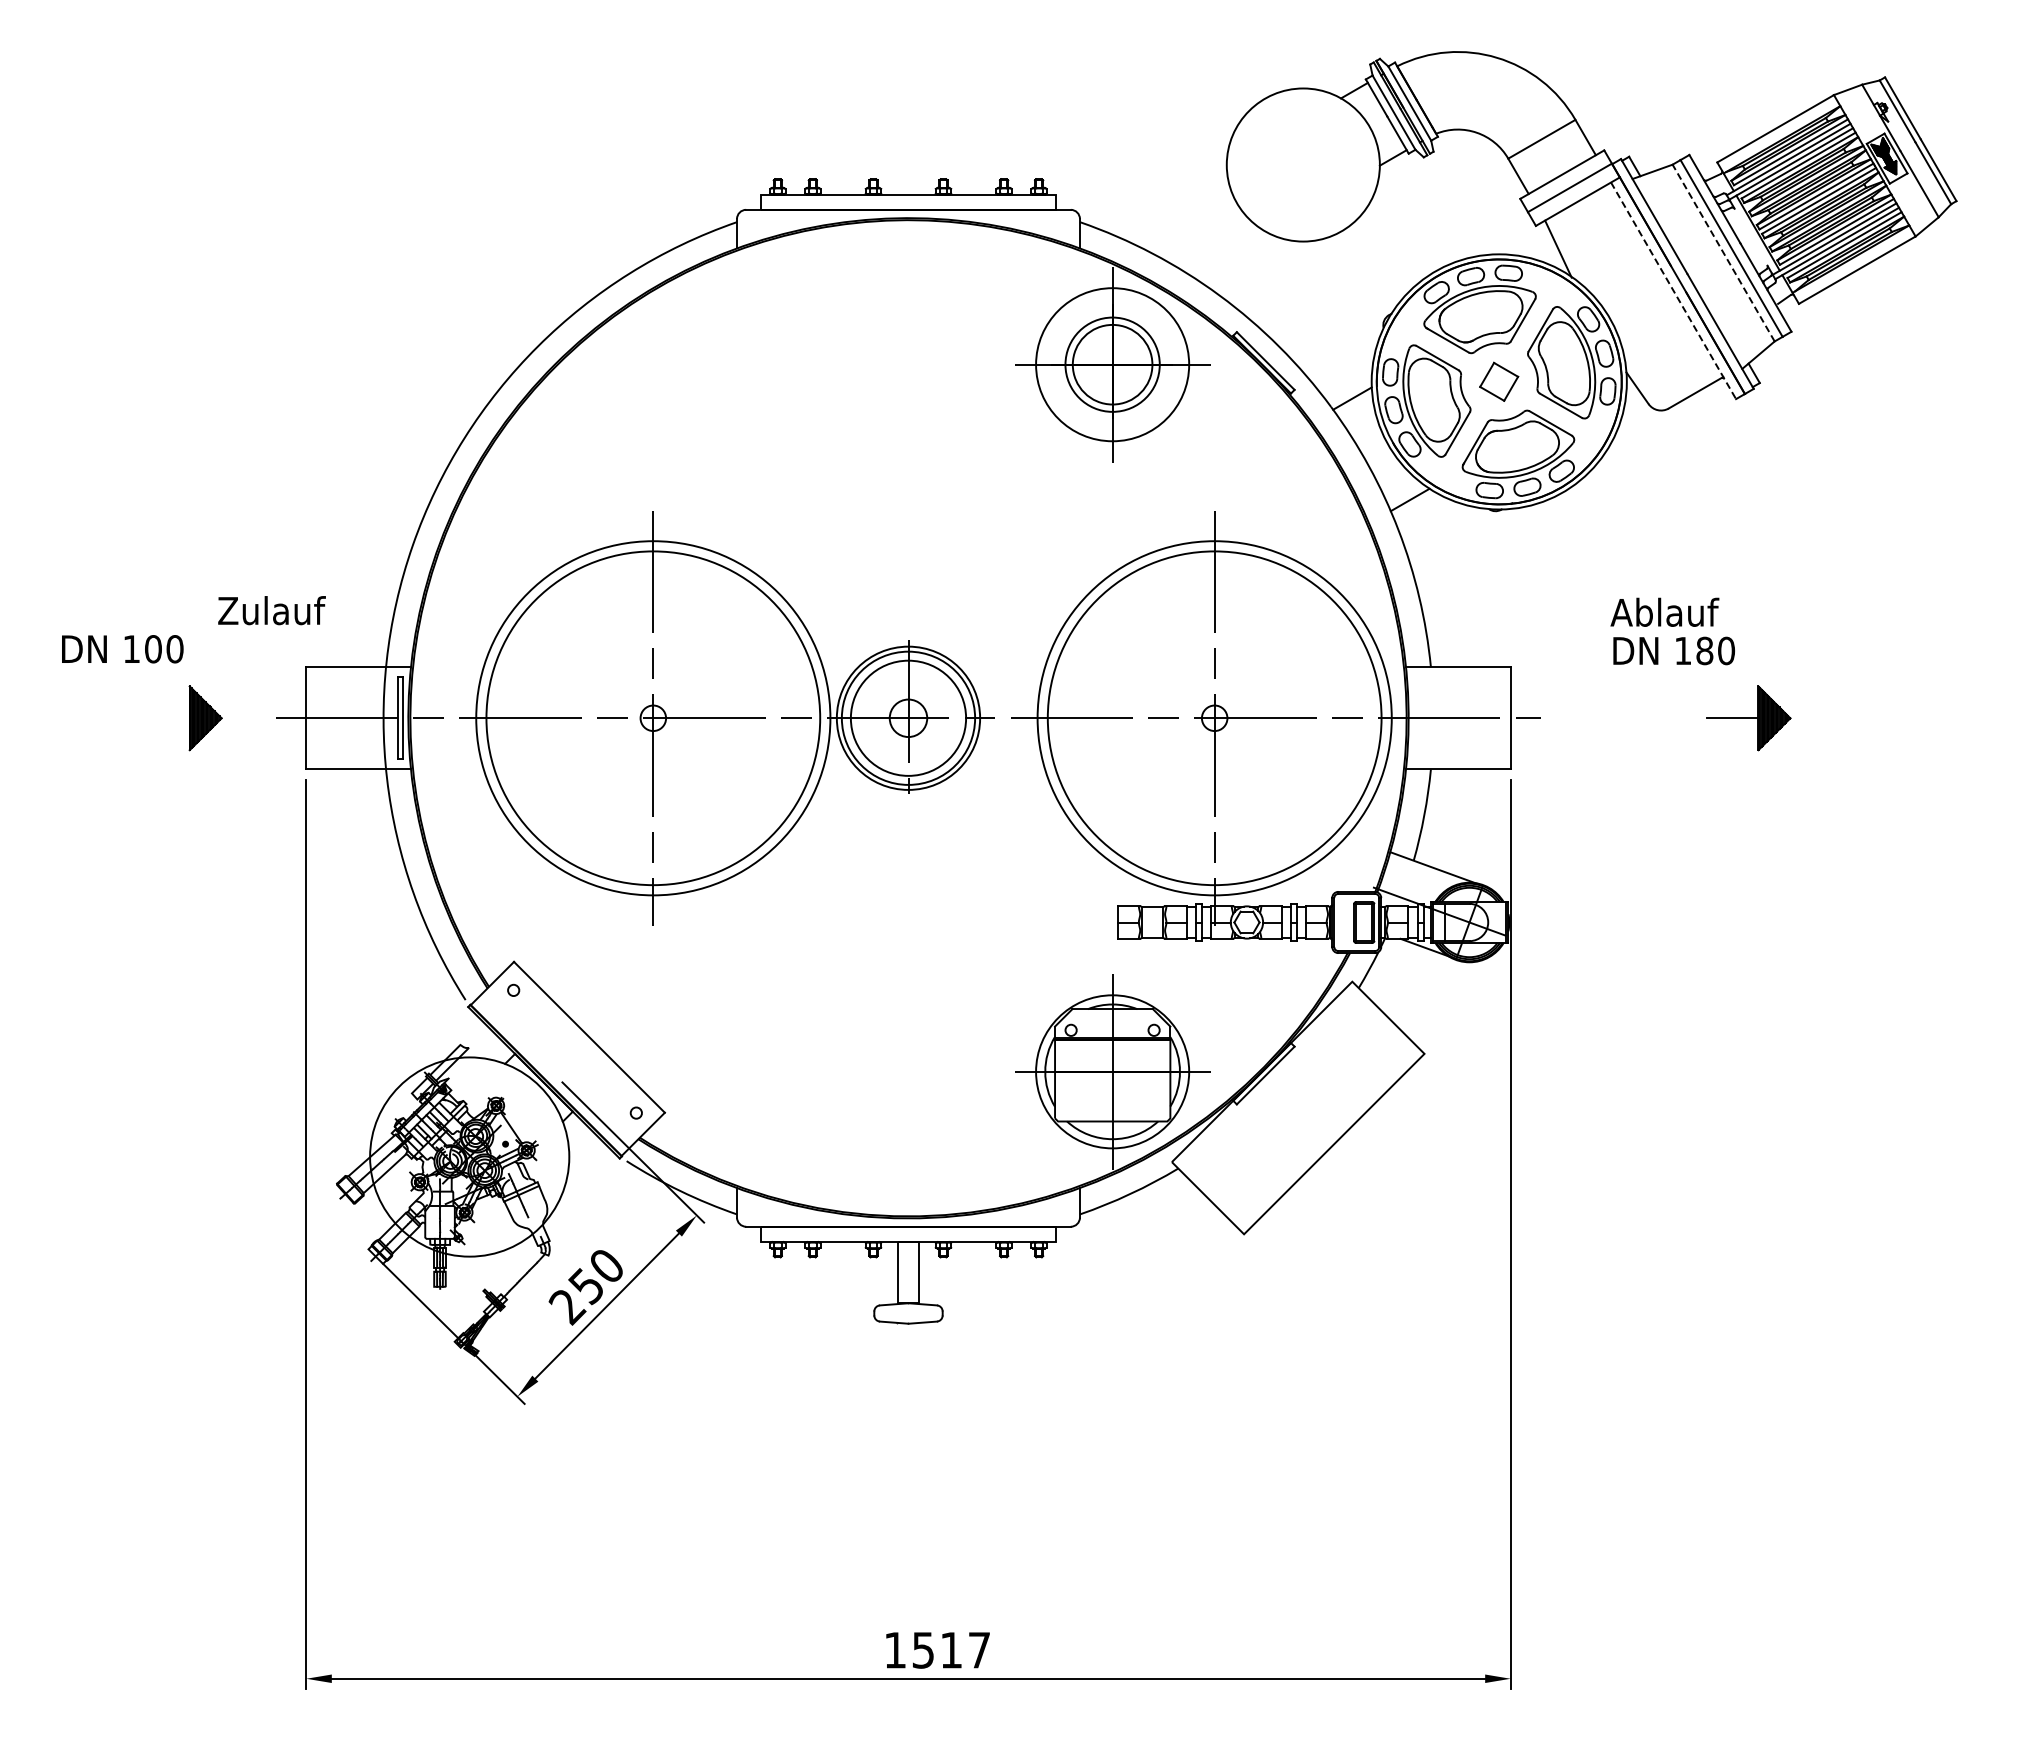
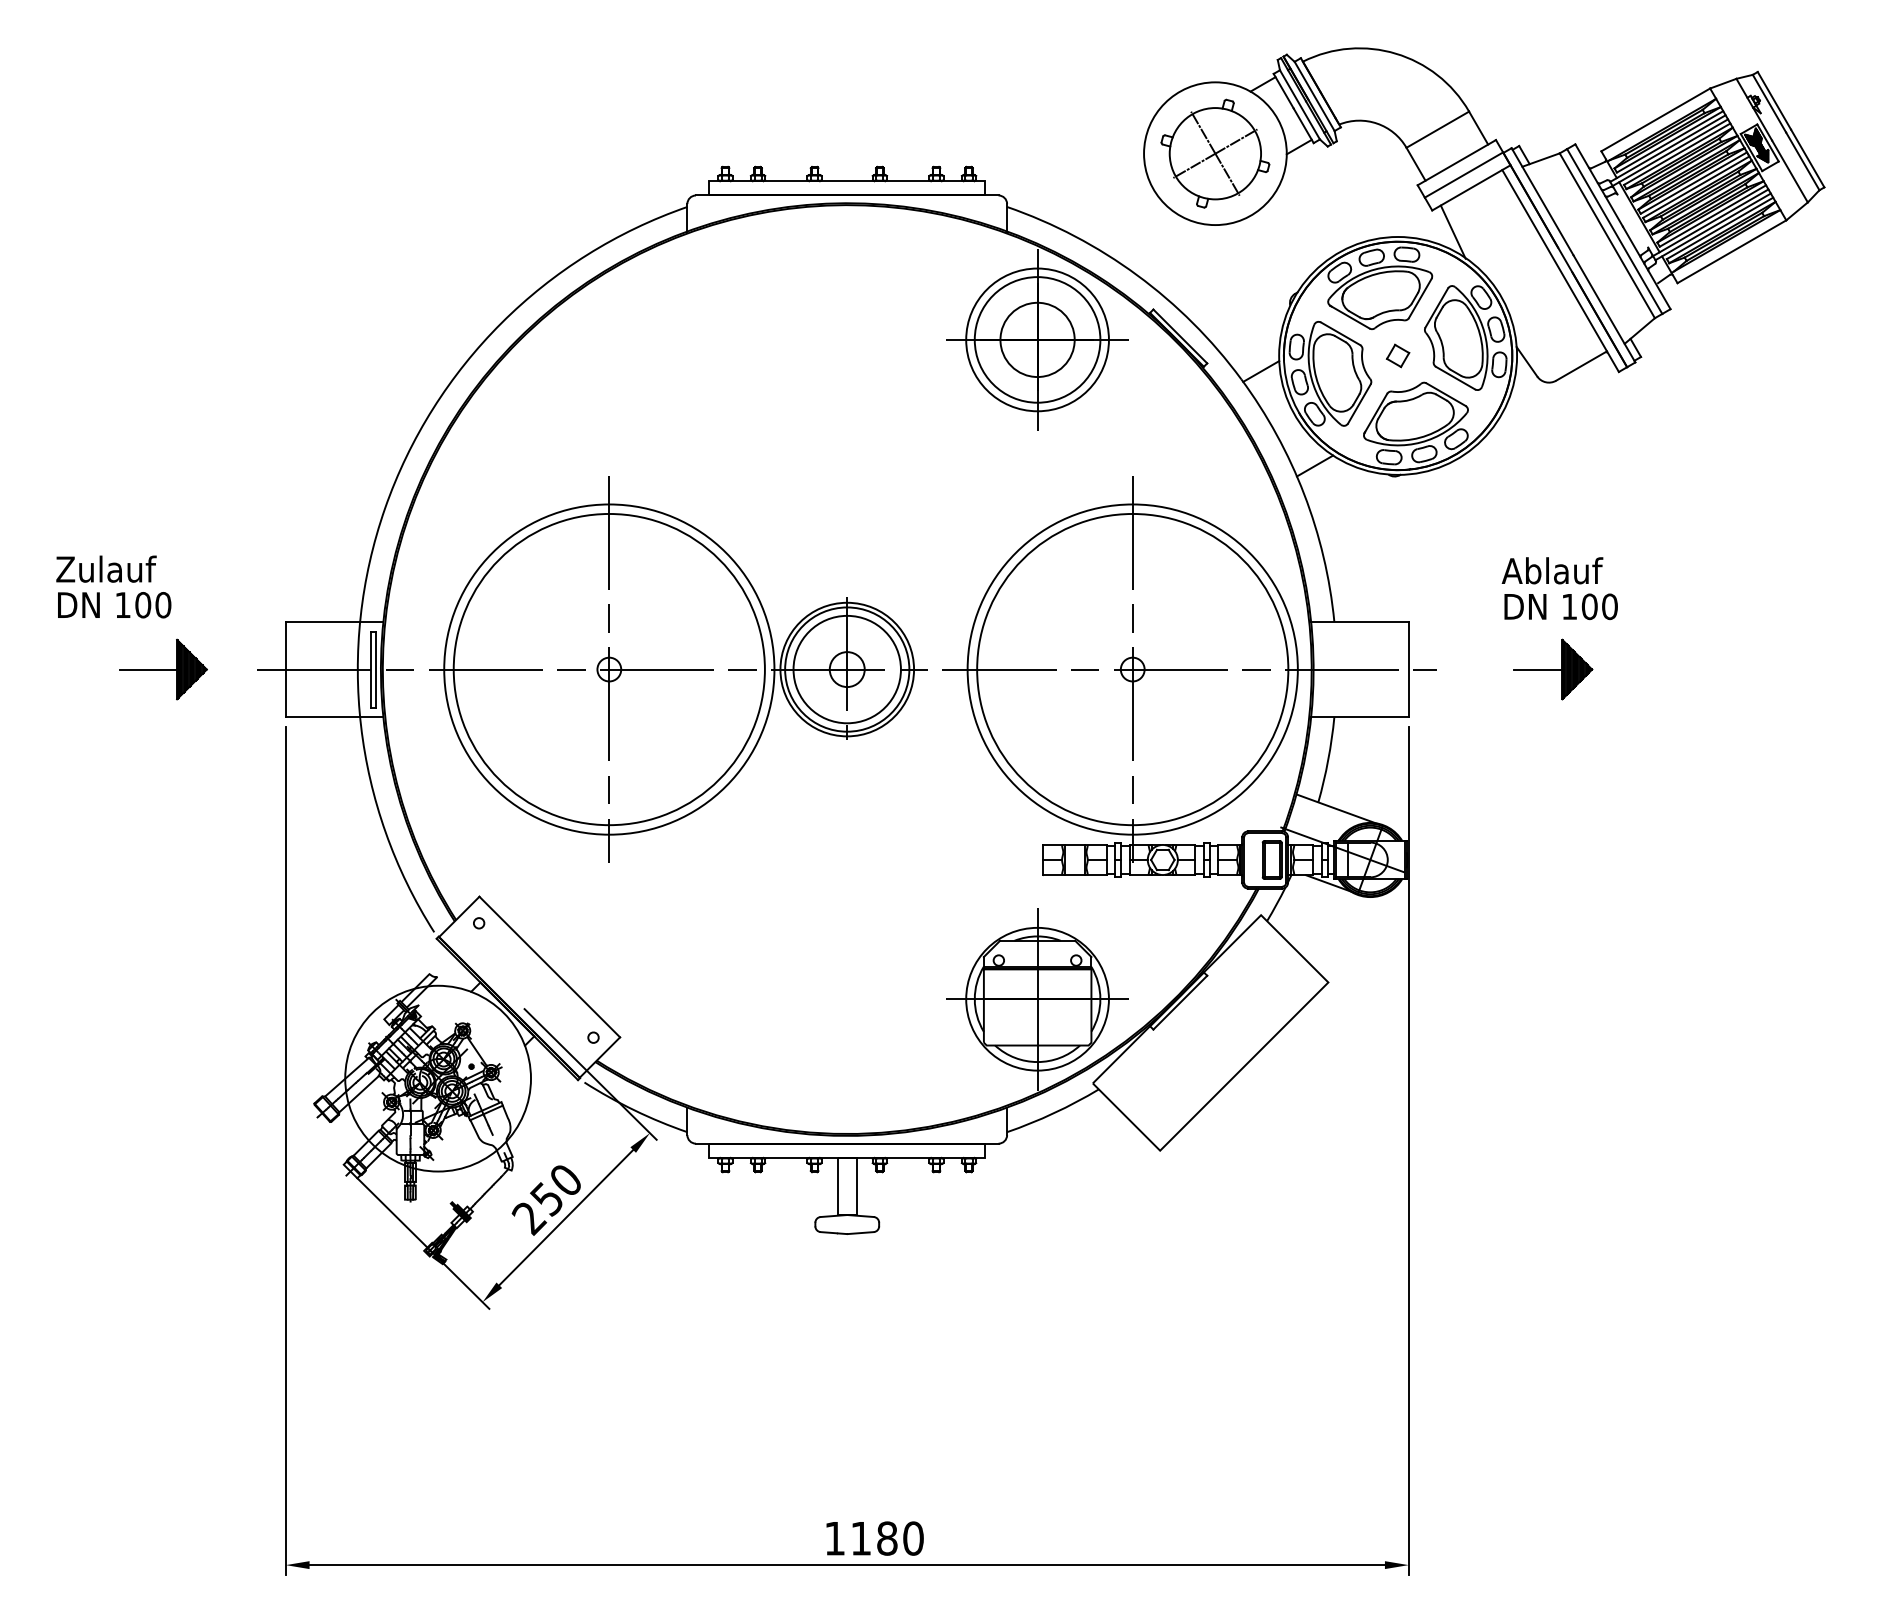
part: (1303, 164) -> (1215, 153), added
line: (1723, 252) -> (1607, 235), dashed -> solid
line: (1673, 291) -> (1560, 271), dashed -> solid
circle: (1112, 364) -> (1037, 339), size x1.43
part: (1499, 381) -> (1398, 355), size x0.62
text: (271, 610) -> (106, 569), moved
text: (1704, 650) -> (1589, 606), 180 -> 100
line: (158, 718) -> (147, 669), added
part: (1748, 718) -> (1553, 669), moved
text: (951, 1649) -> (887, 1537), 1517 -> 1180

